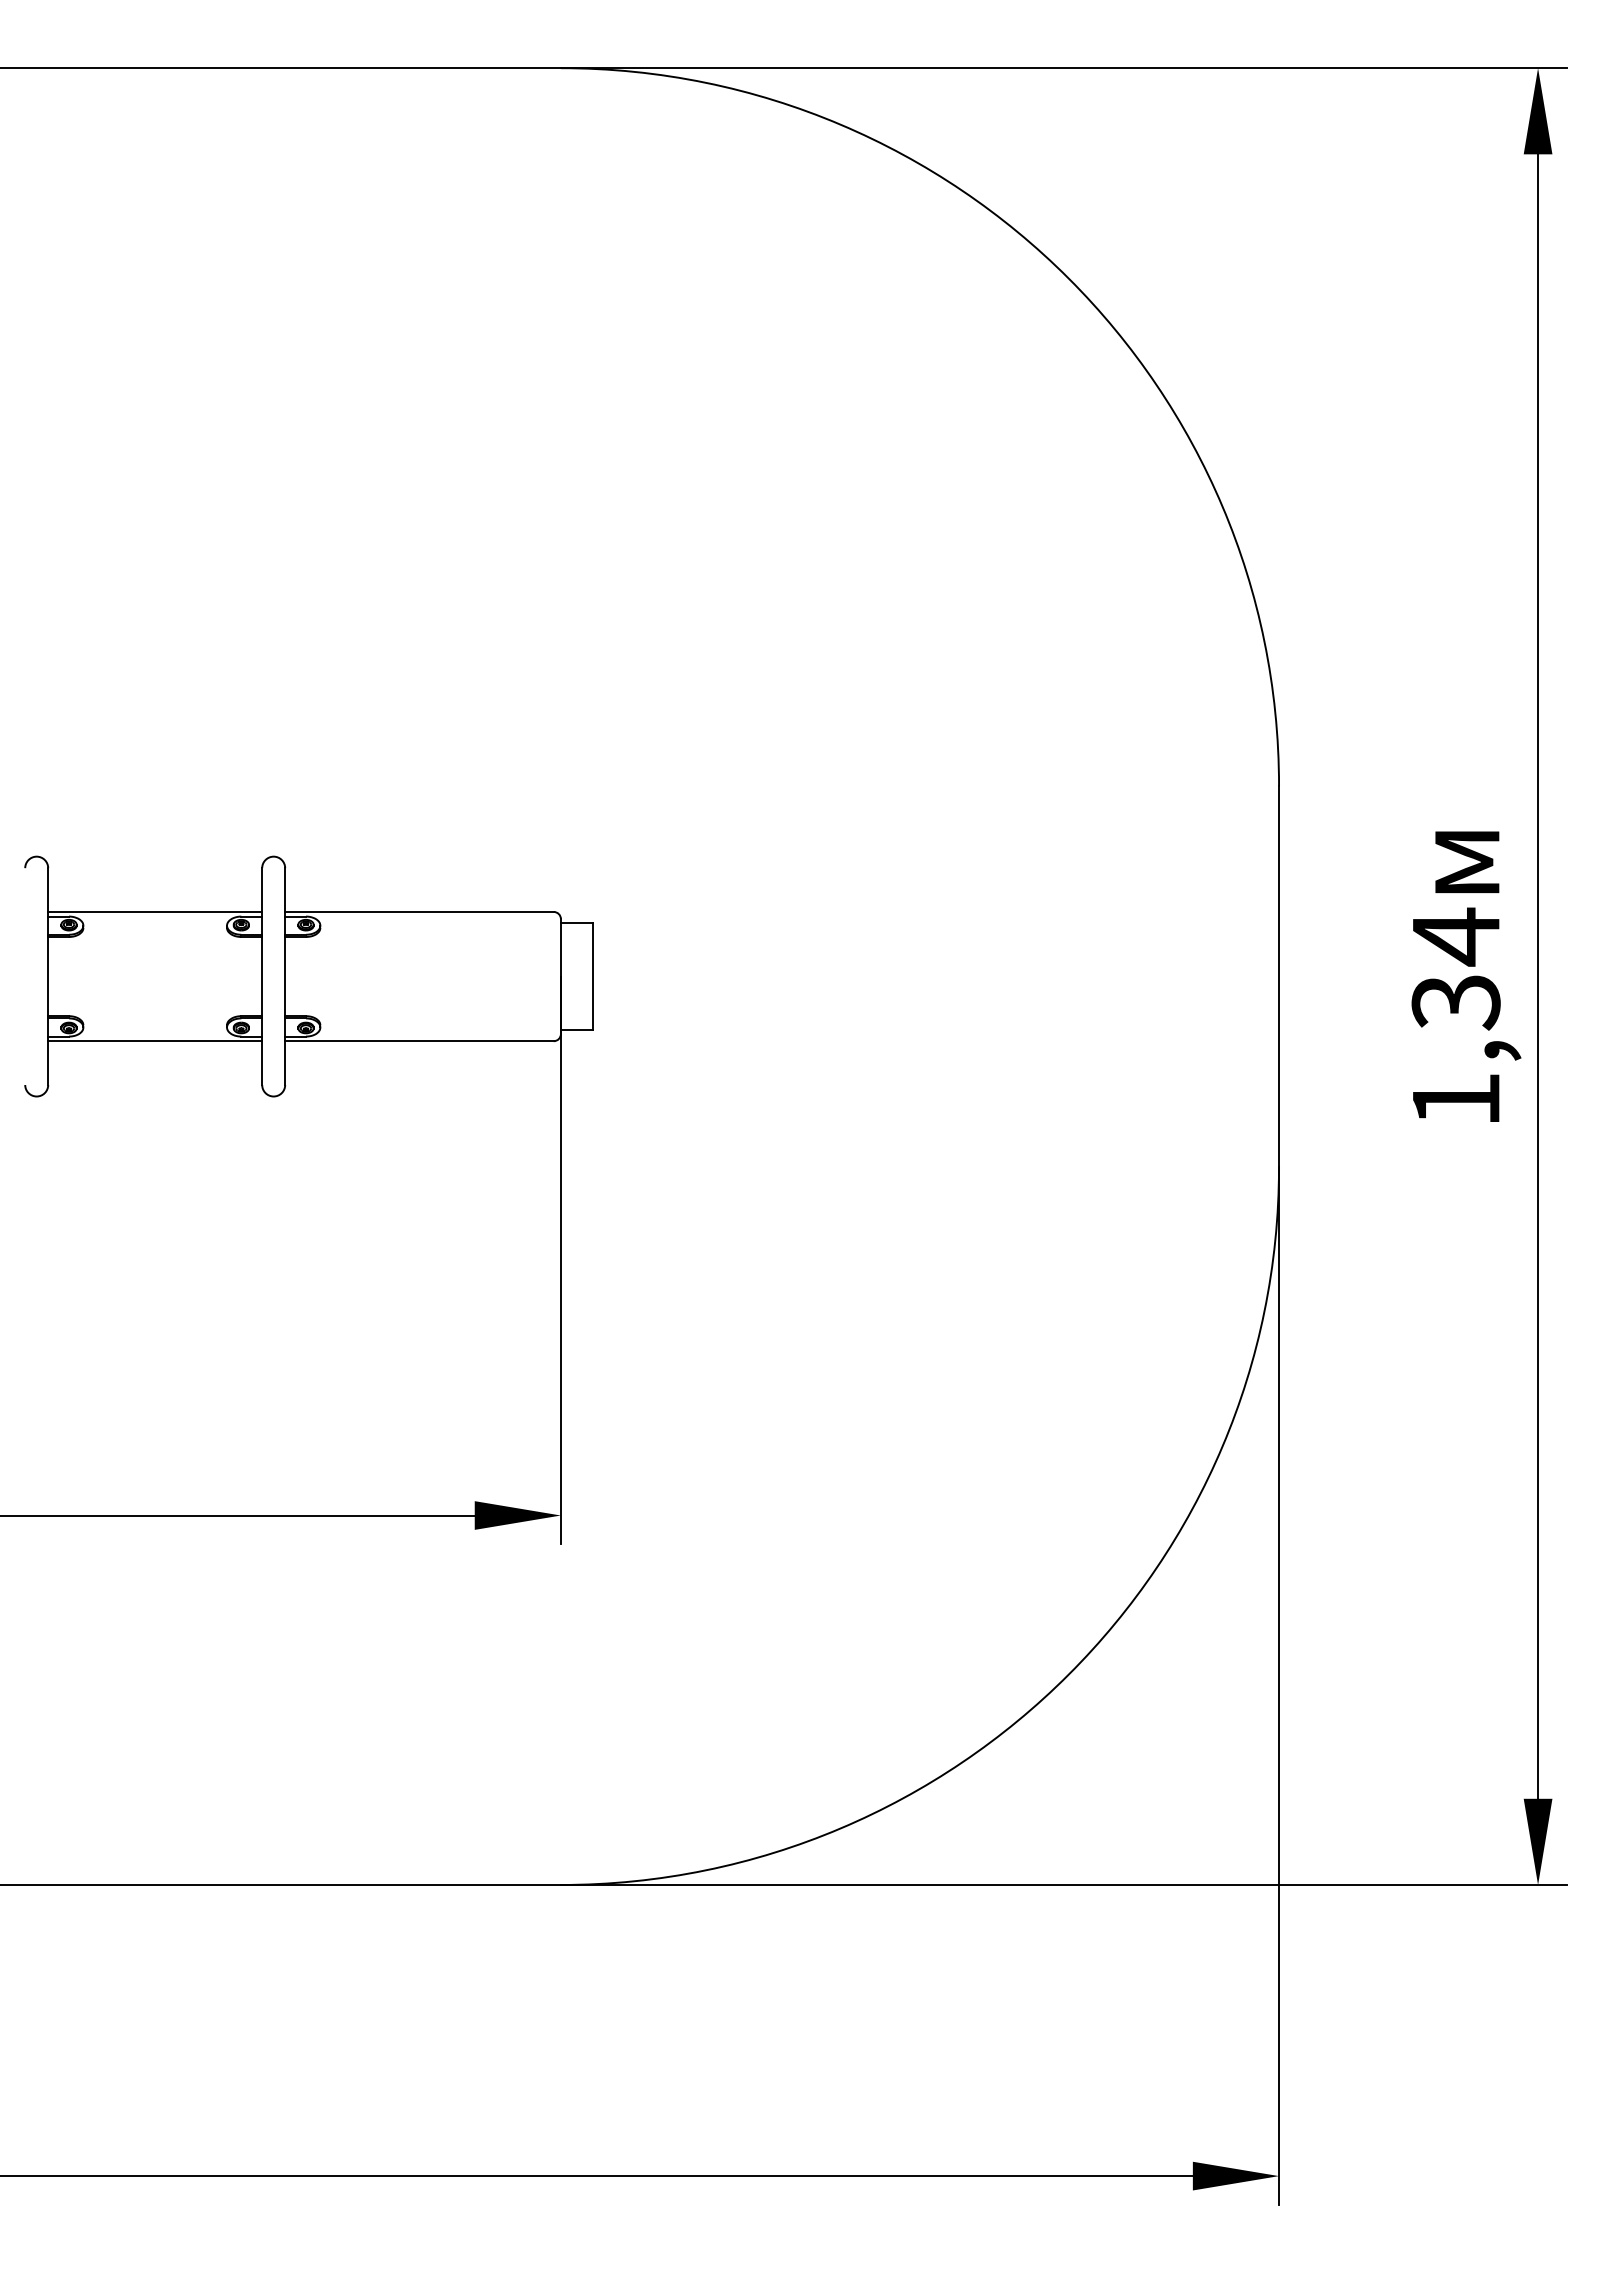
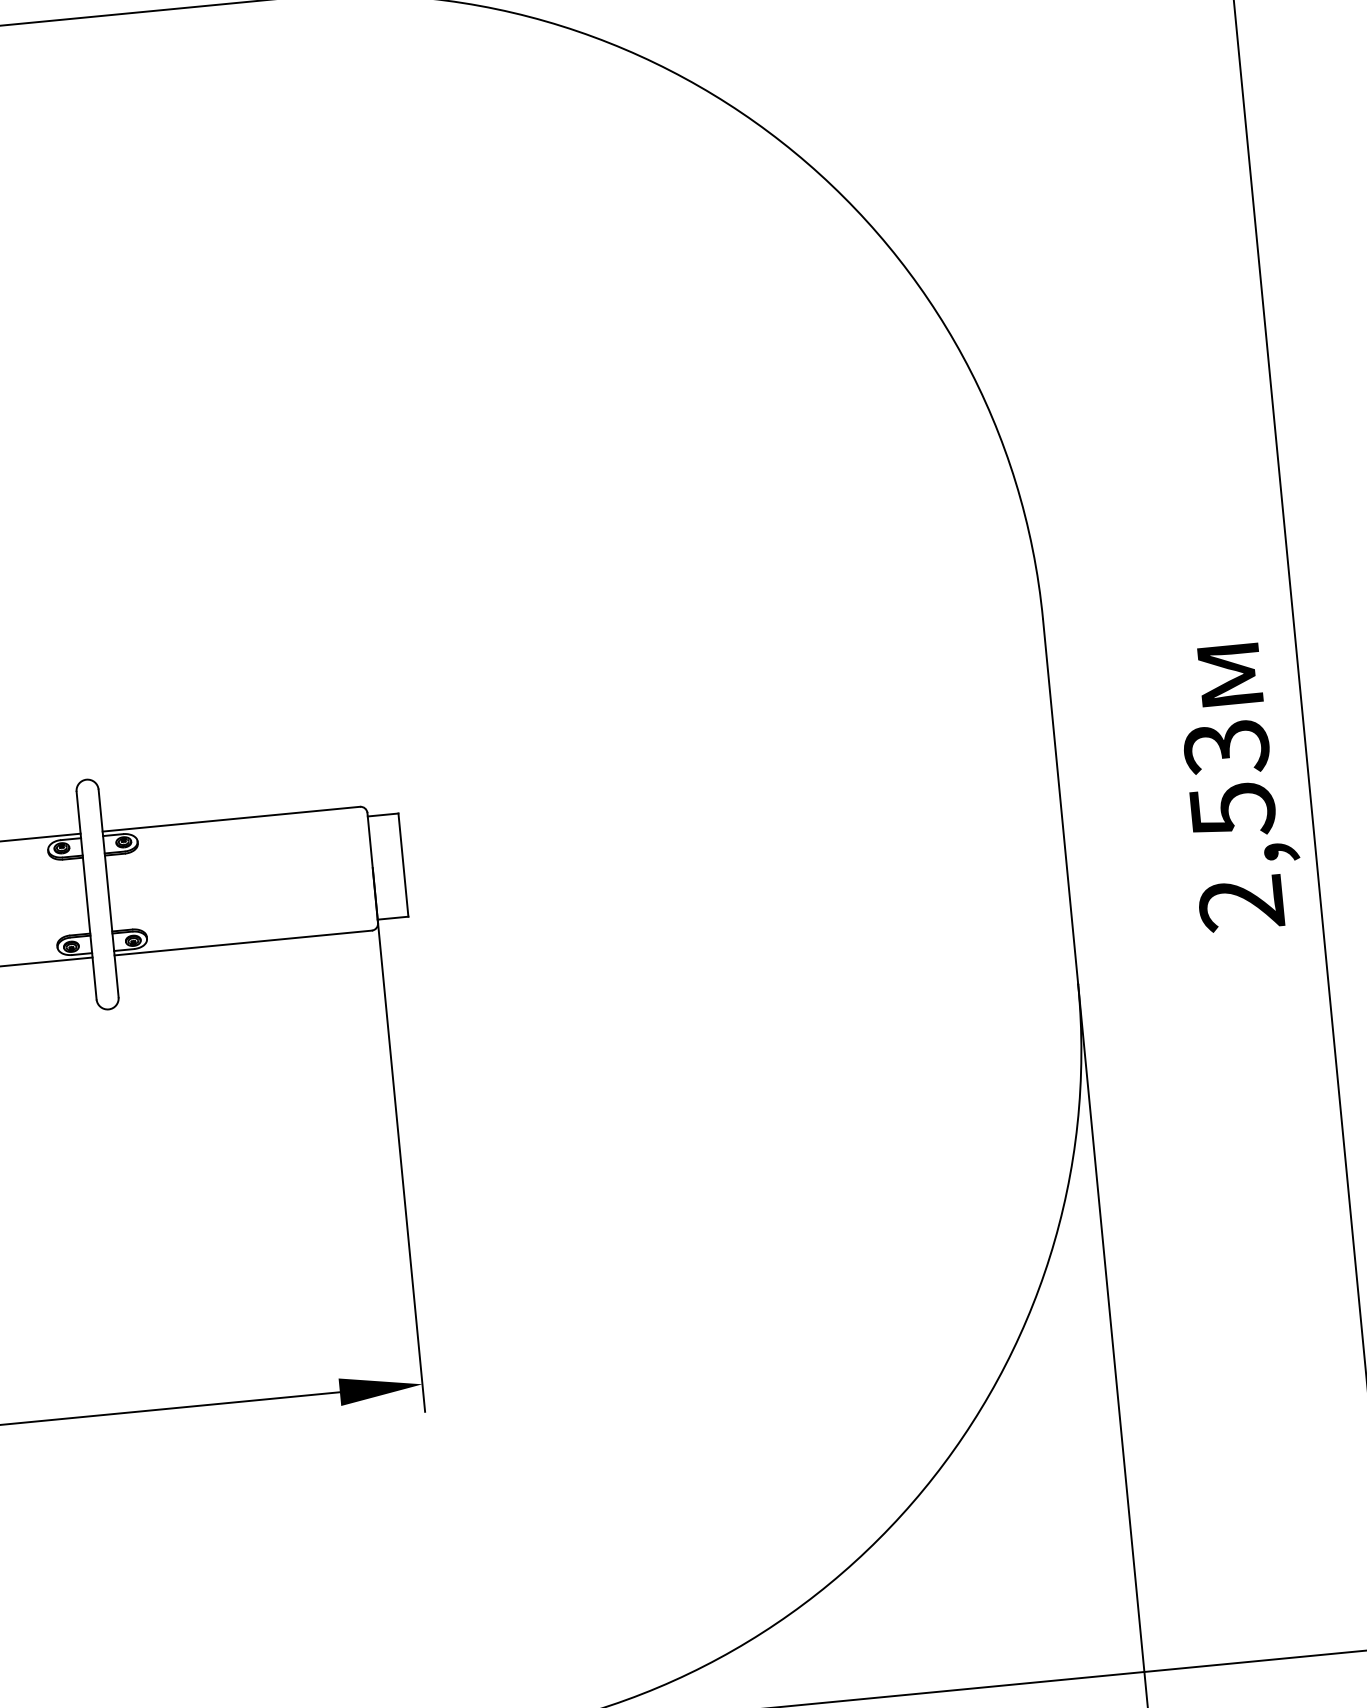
text: (1455, 1017) -> (1233, 824), 1,34 -> 2,53

